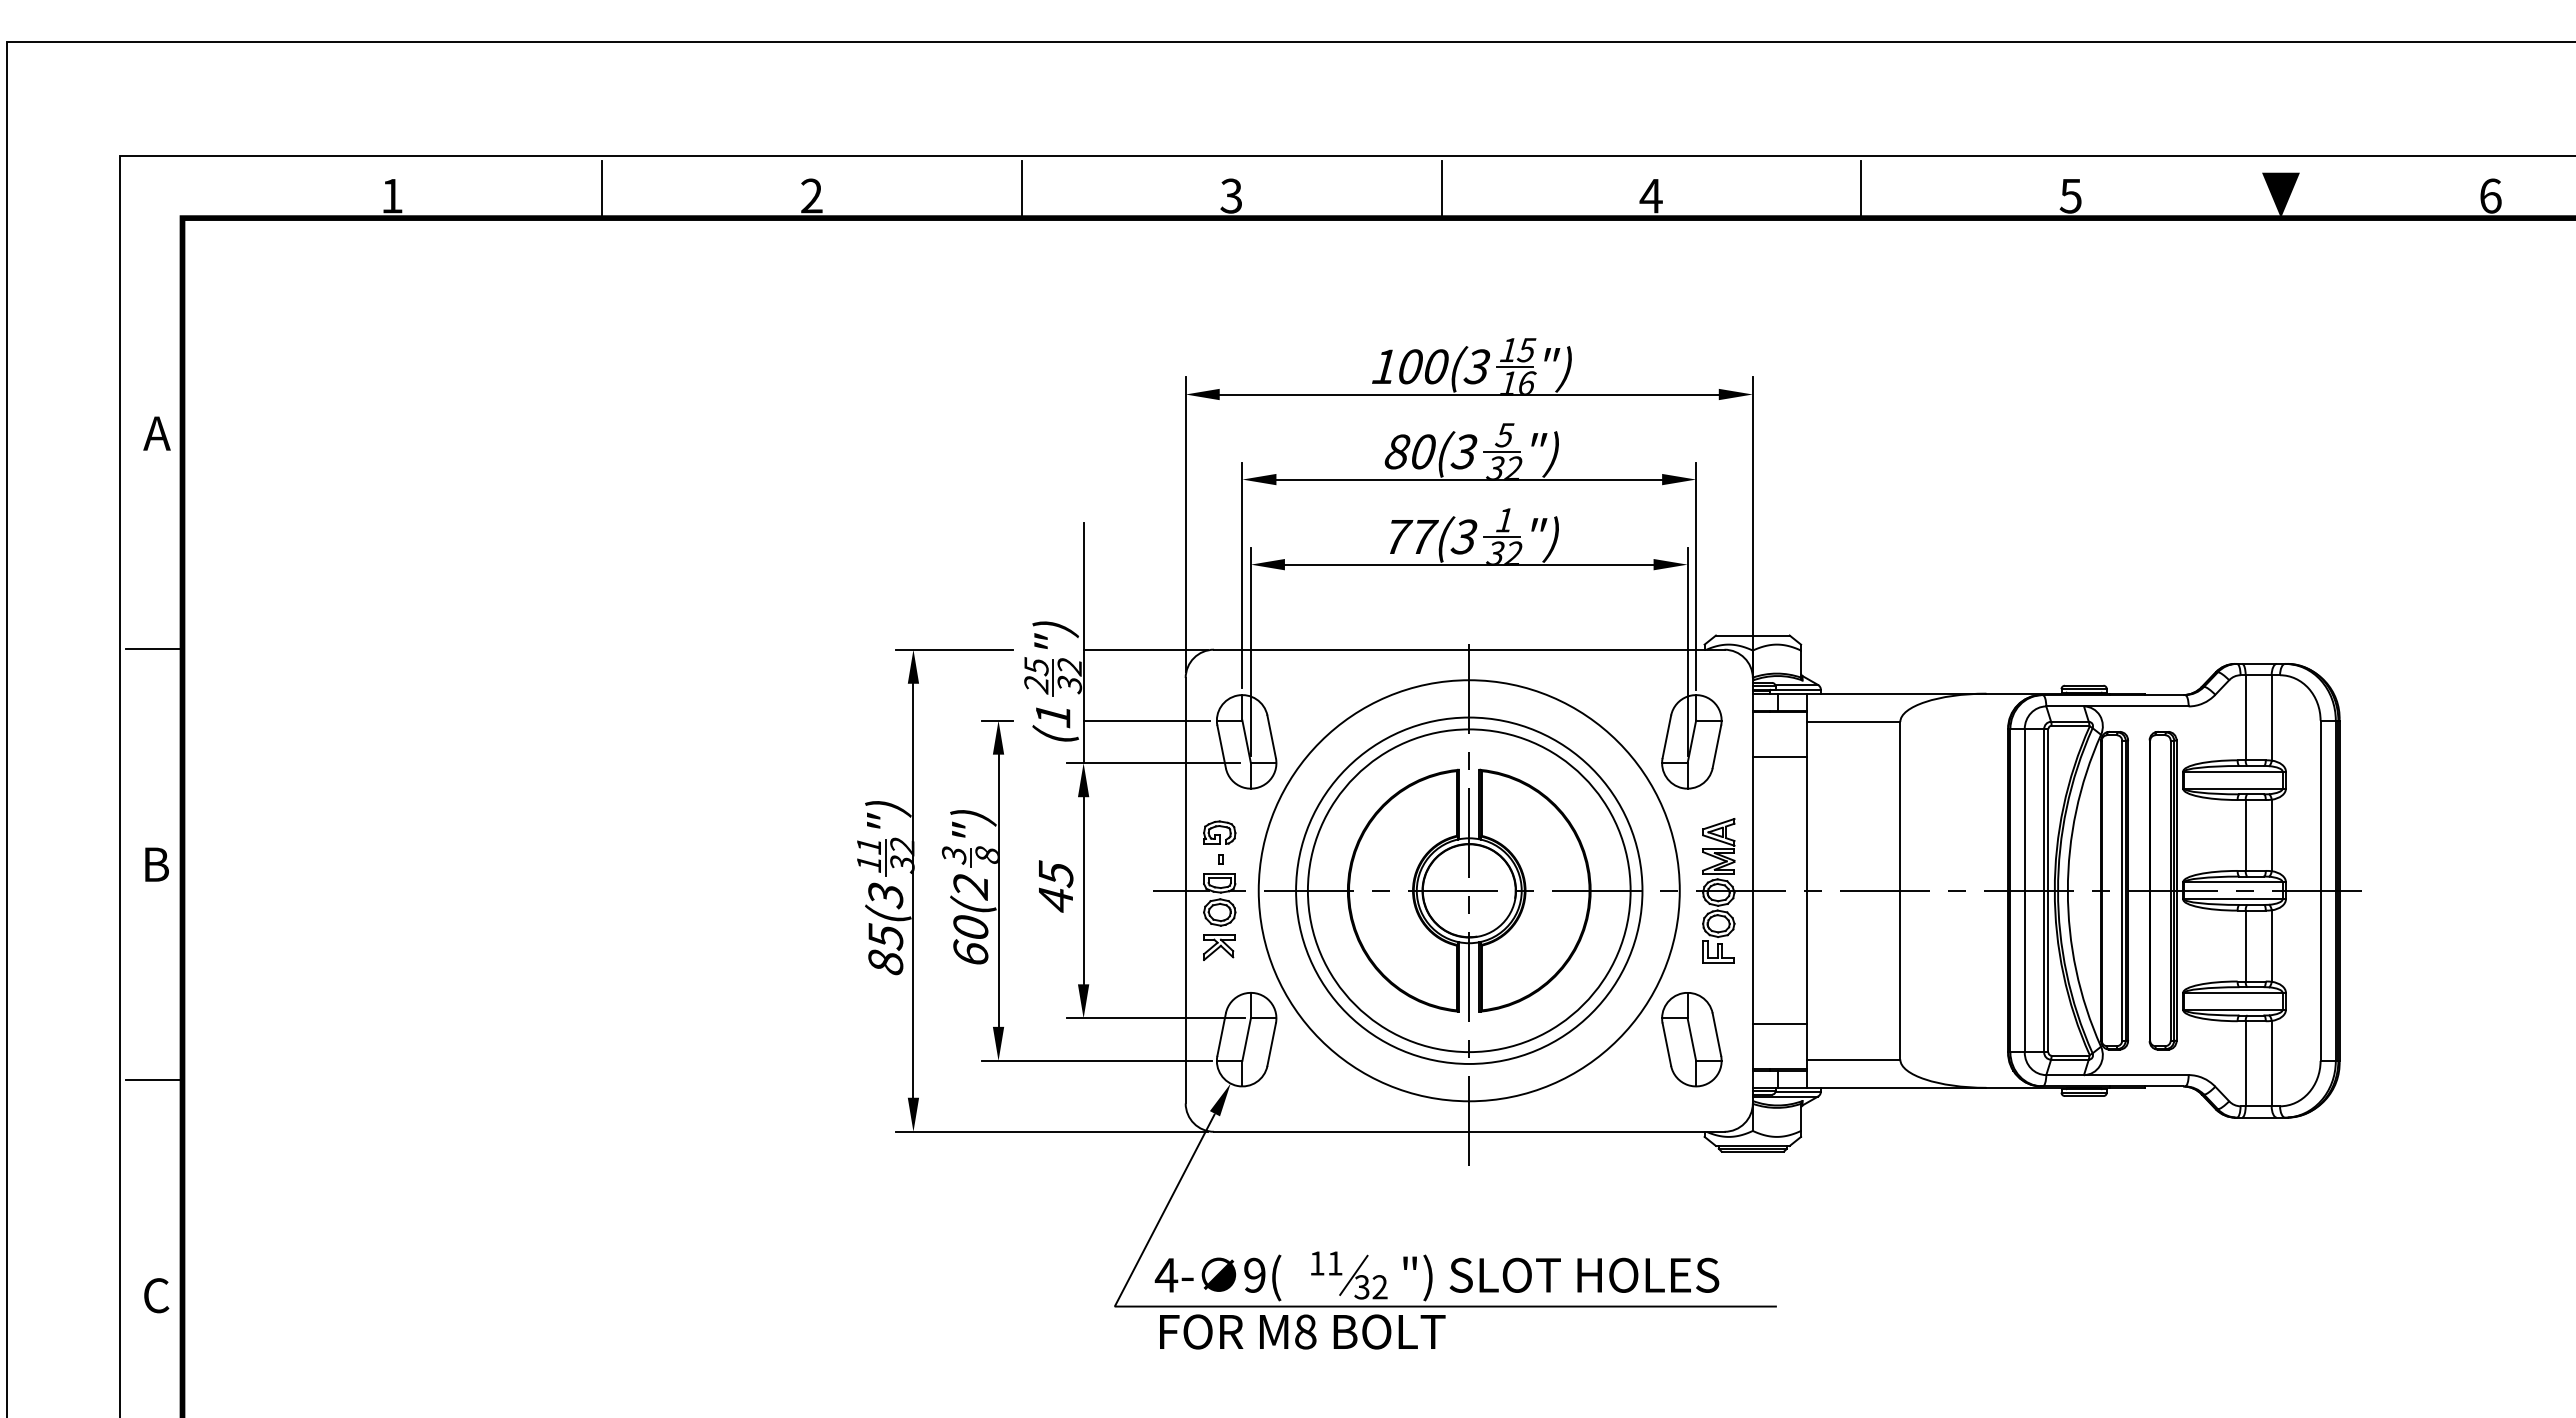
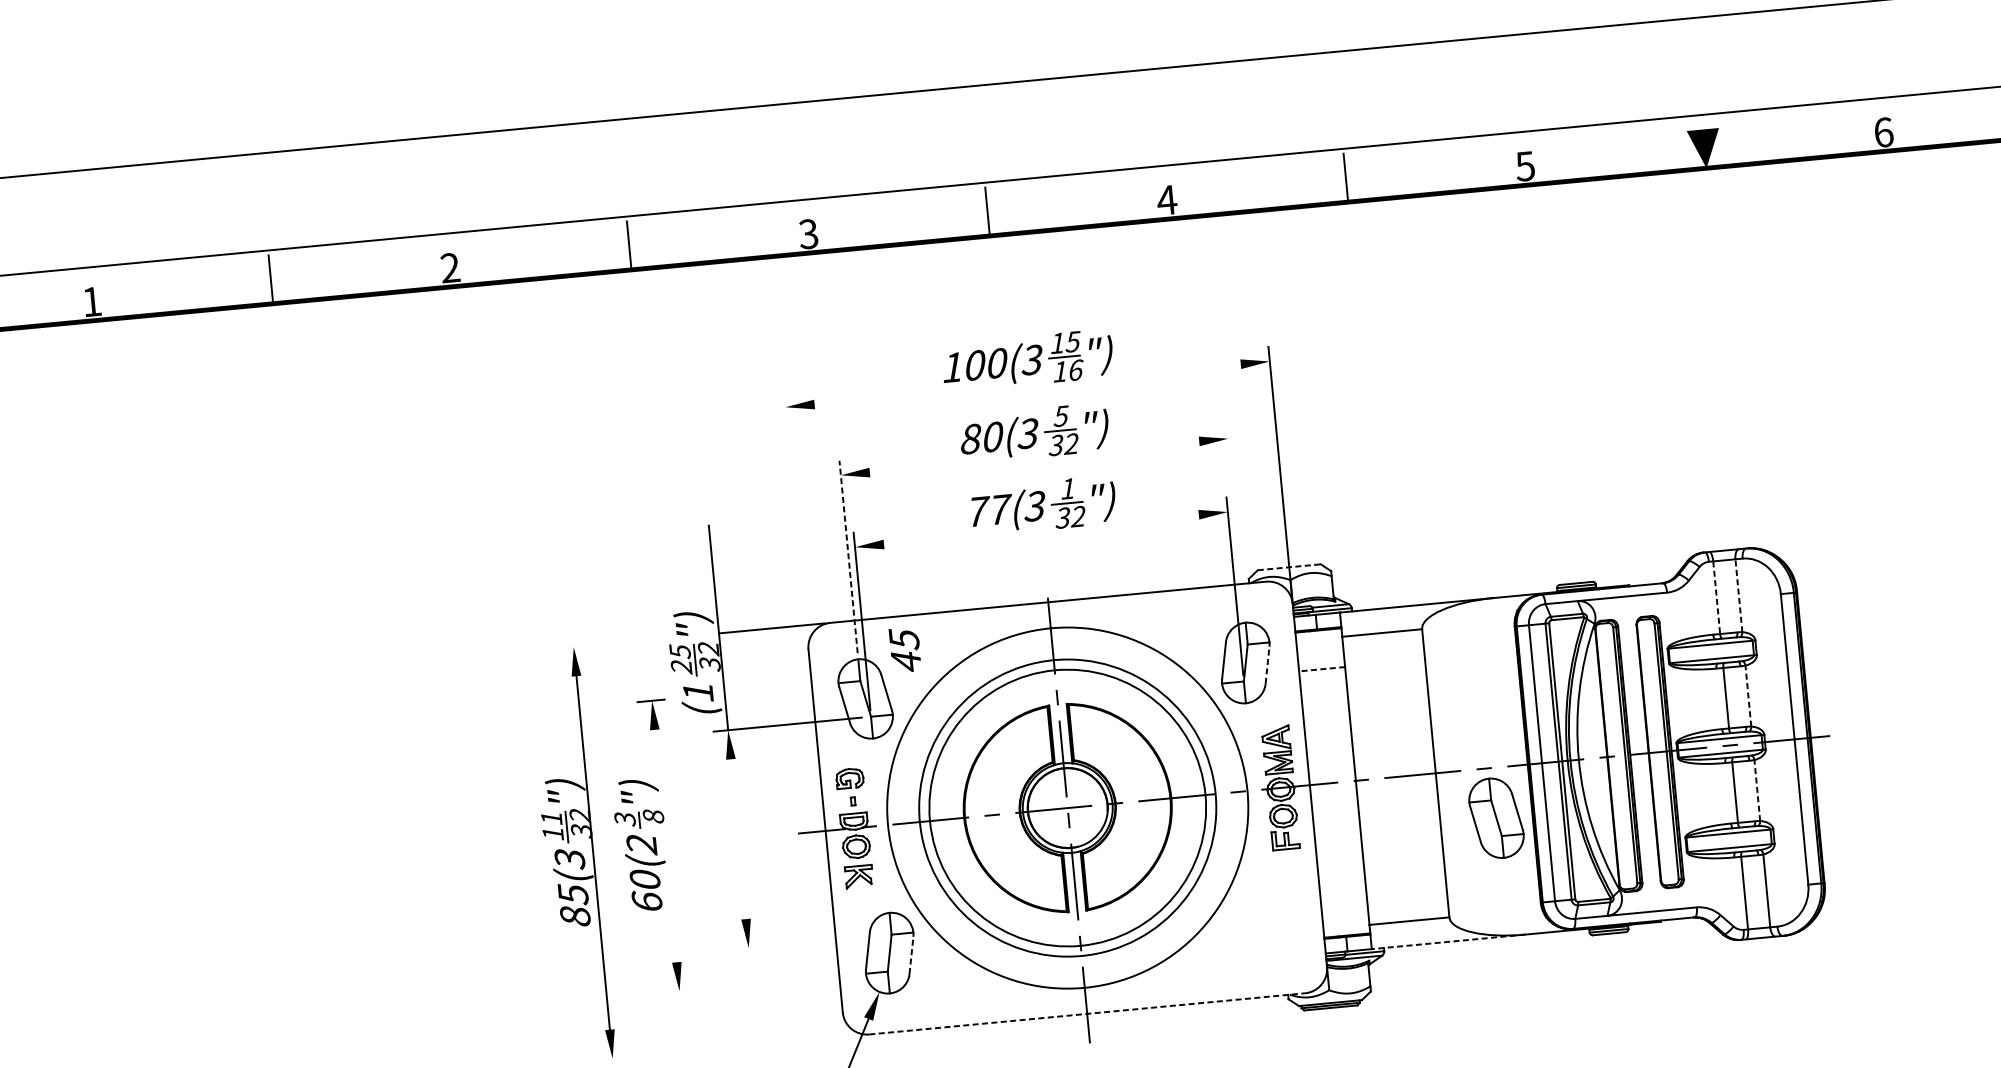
line: (1468, 394) -> (1027, 384), removed
line: (1469, 479) -> (1034, 456), removed
line: (1185, 524) -> (795, 518), removed
line: (1468, 564) -> (1040, 529), removed
line: (1242, 575) -> (848, 557), solid -> dashed
line: (1696, 576) -> (1236, 521), removed
line: (1752, 635) -> (1288, 567), solid -> dashed
line: (954, 649) -> (608, 643), removed
line: (2245, 717) -> (1716, 597), solid -> dashed
line: (2271, 717) -> (1738, 595), solid -> dashed
line: (1146, 720) -> (778, 688), removed
line: (1716, 746) -> (1267, 664), solid -> dashed
line: (1779, 757) -> (1321, 669), solid -> dashed
line: (2271, 835) -> (1748, 696), solid -> dashed
text: (1056, 886) -> (905, 650), moved
line: (998, 890) -> (665, 845), removed
line: (1083, 890) -> (738, 838), removed
line: (2271, 946) -> (1757, 790), solid -> dashed
line: (1155, 1018) -> (810, 942), removed
line: (1779, 1024) -> (1343, 897), removed
part: (1691, 1039) -> (1496, 818), moved
line: (1271, 1044) -> (911, 955), solid -> dashed
line: (1096, 1060) -> (763, 983), removed
line: (1896, 1087) -> (1448, 941), solid -> dashed
line: (1052, 1131) -> (731, 1047), removed
line: (1469, 1131) -> (1087, 1013), solid -> dashed

